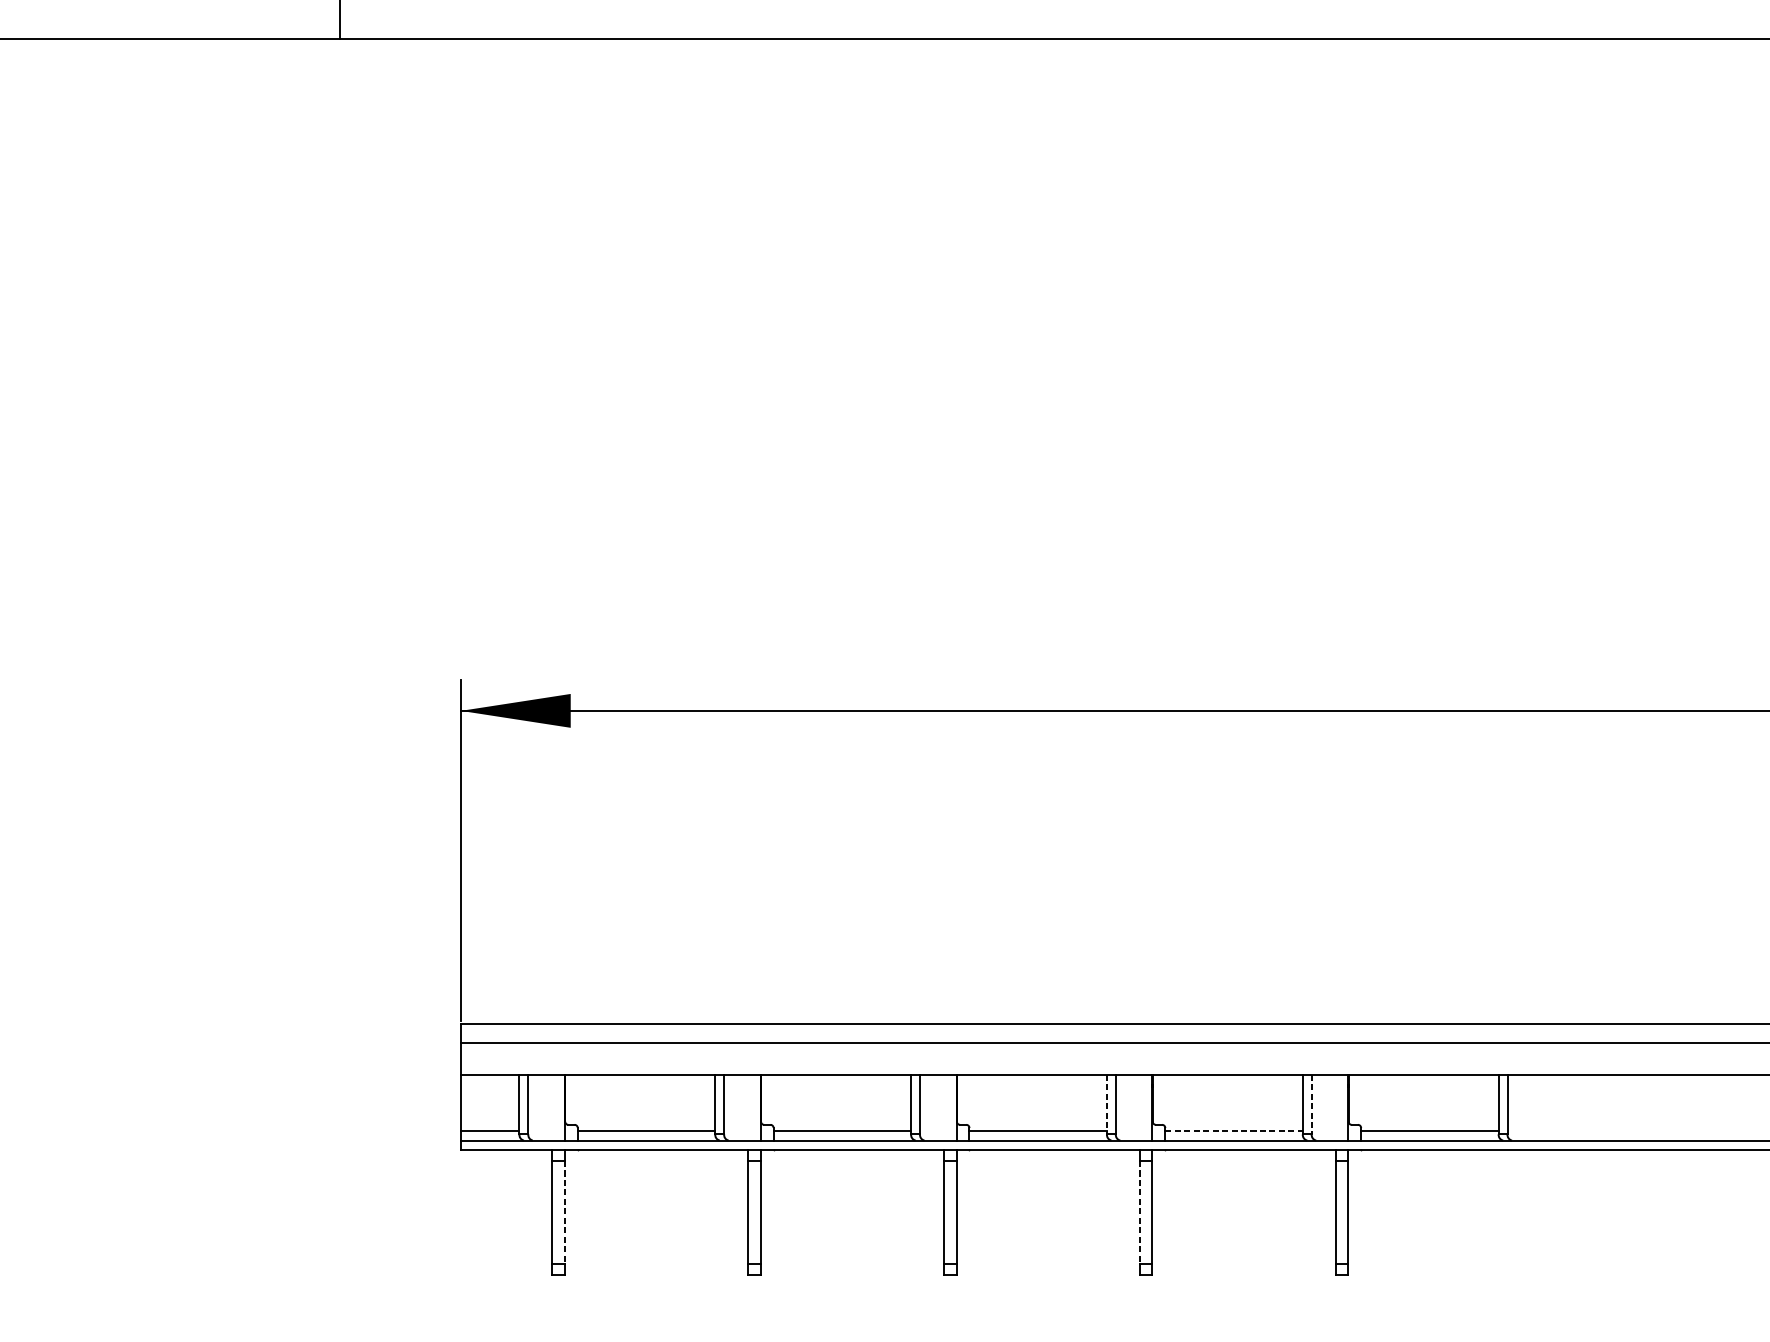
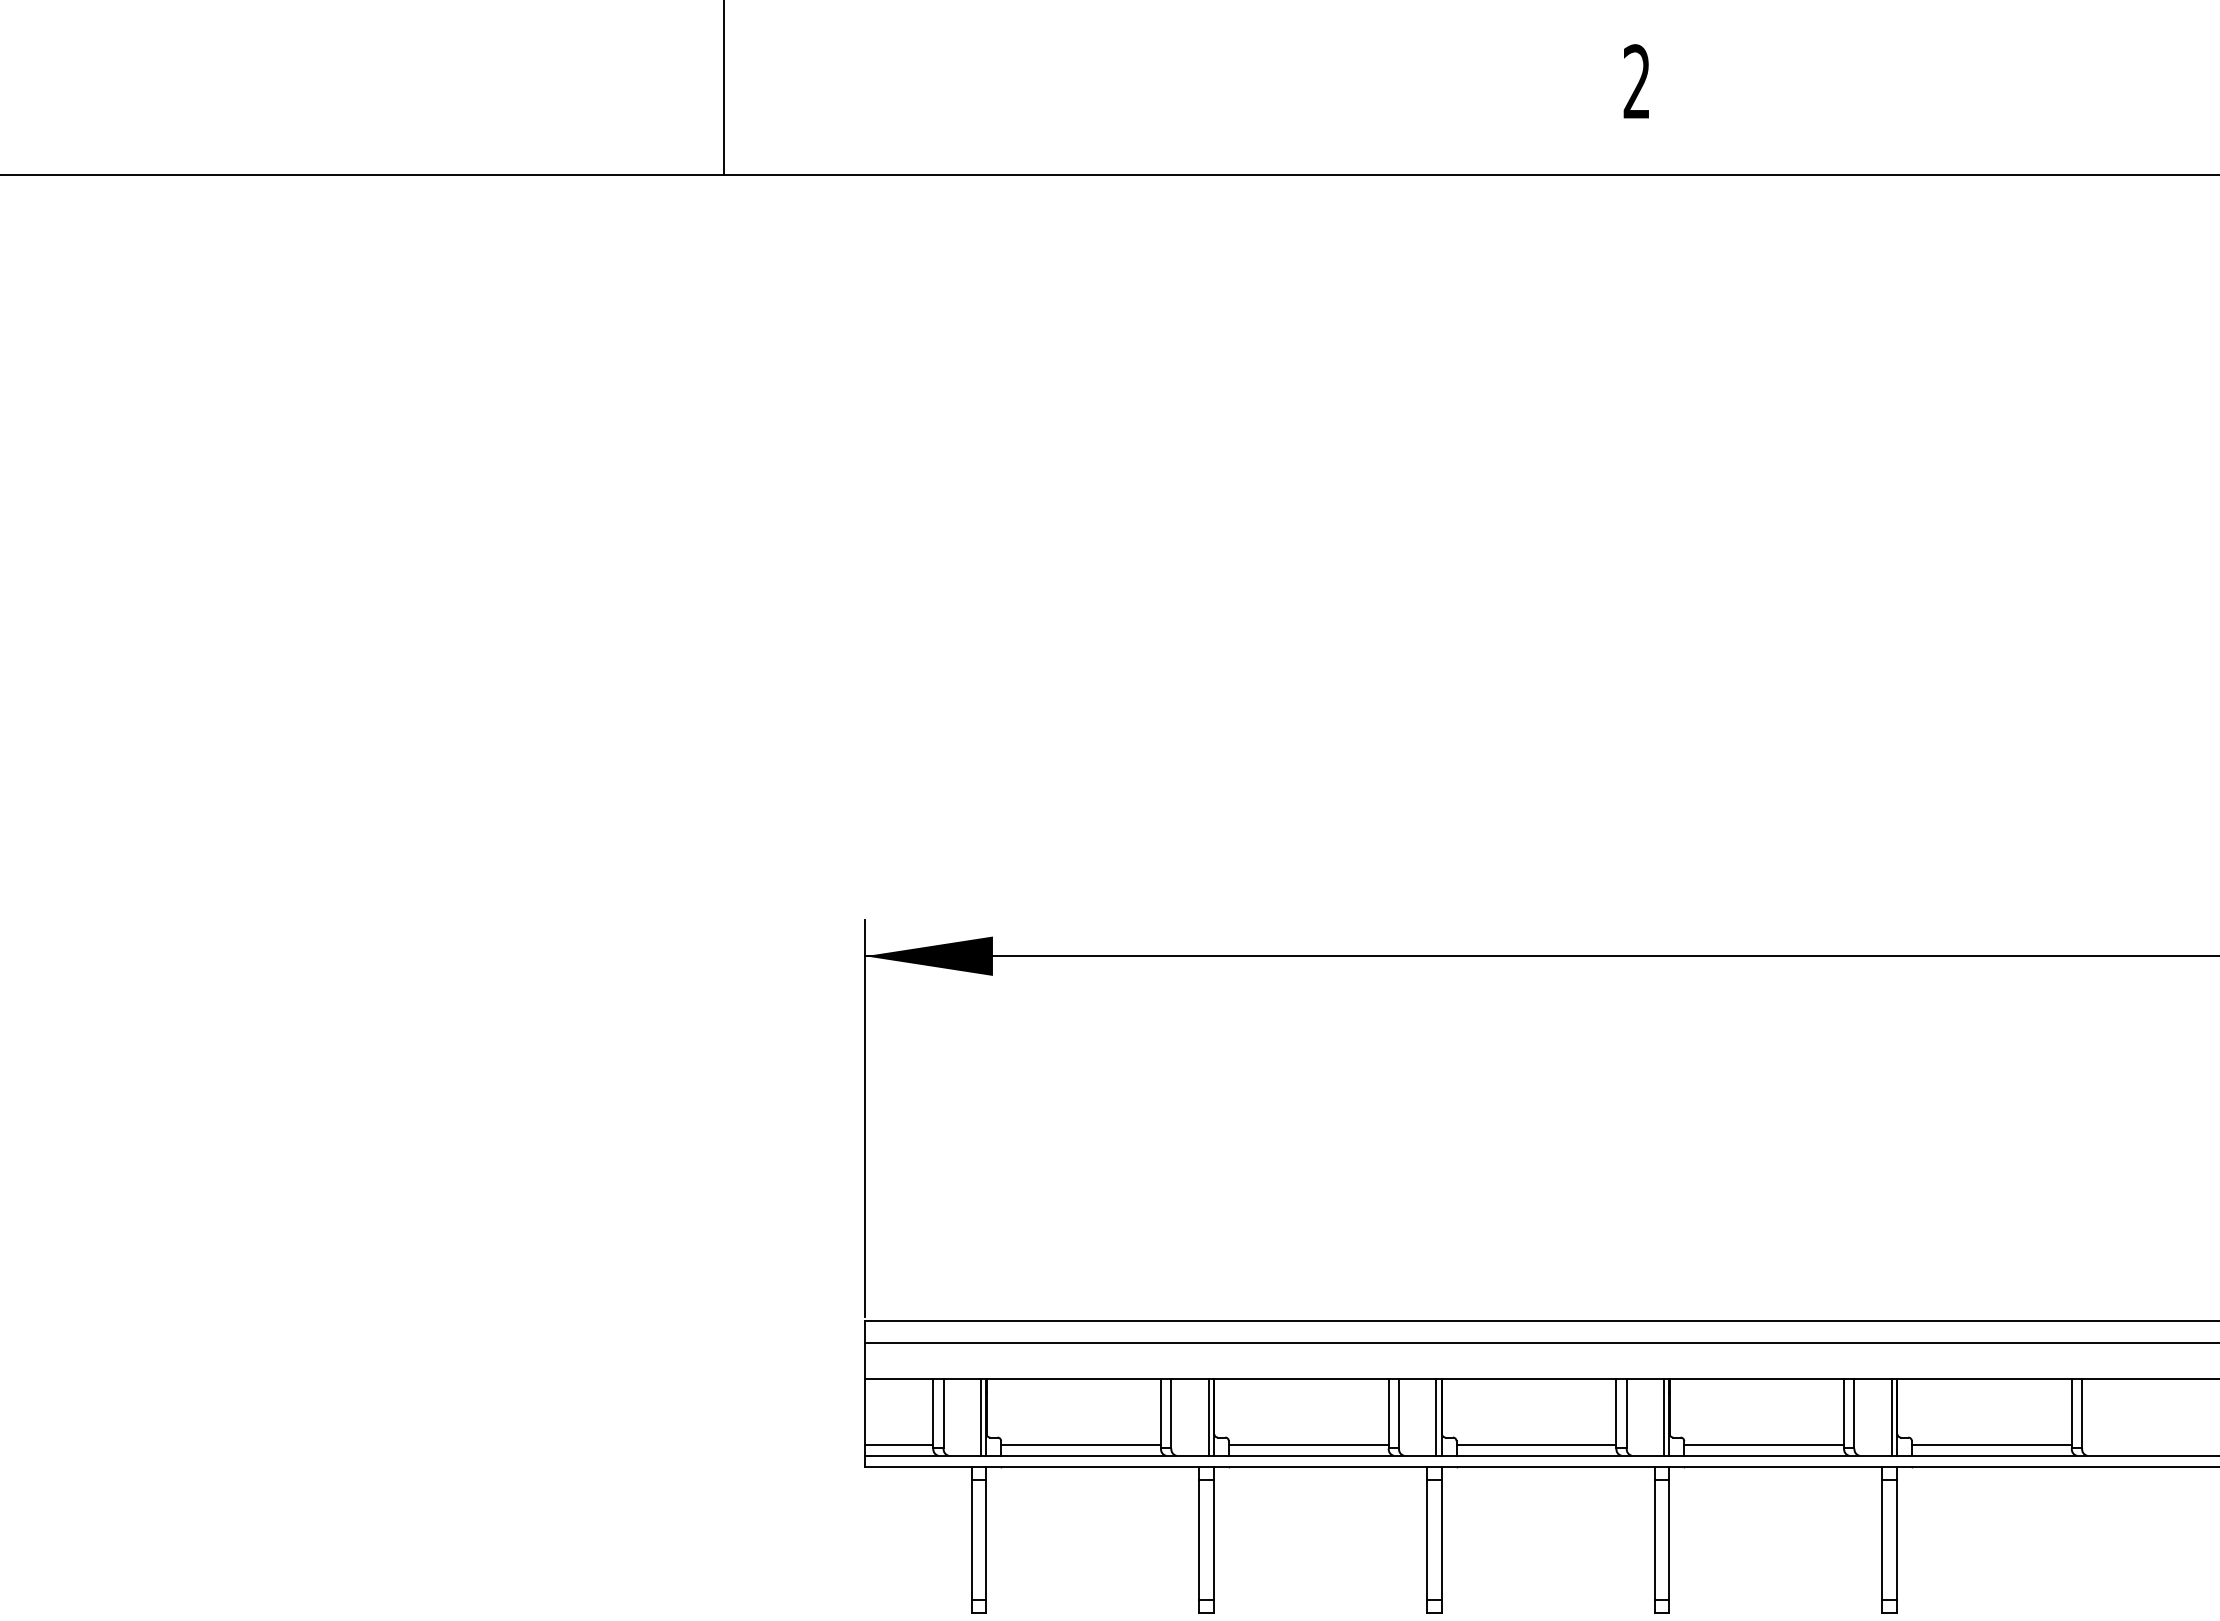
line: (1107, 1104) -> (1616, 1413), dashed -> solid
line: (1311, 1104) -> (1854, 1413), dashed -> solid
line: (560, 1107) -> (980, 1417), added
line: (756, 1107) -> (1208, 1417), added
line: (952, 1107) -> (1436, 1417), added
line: (1147, 1107) -> (1663, 1417), added
line: (1343, 1107) -> (1891, 1417), added
line: (1234, 1130) -> (1764, 1444), dashed -> solid
line: (565, 1213) -> (986, 1540), dashed -> solid
line: (1139, 1213) -> (1654, 1540), dashed -> solid

